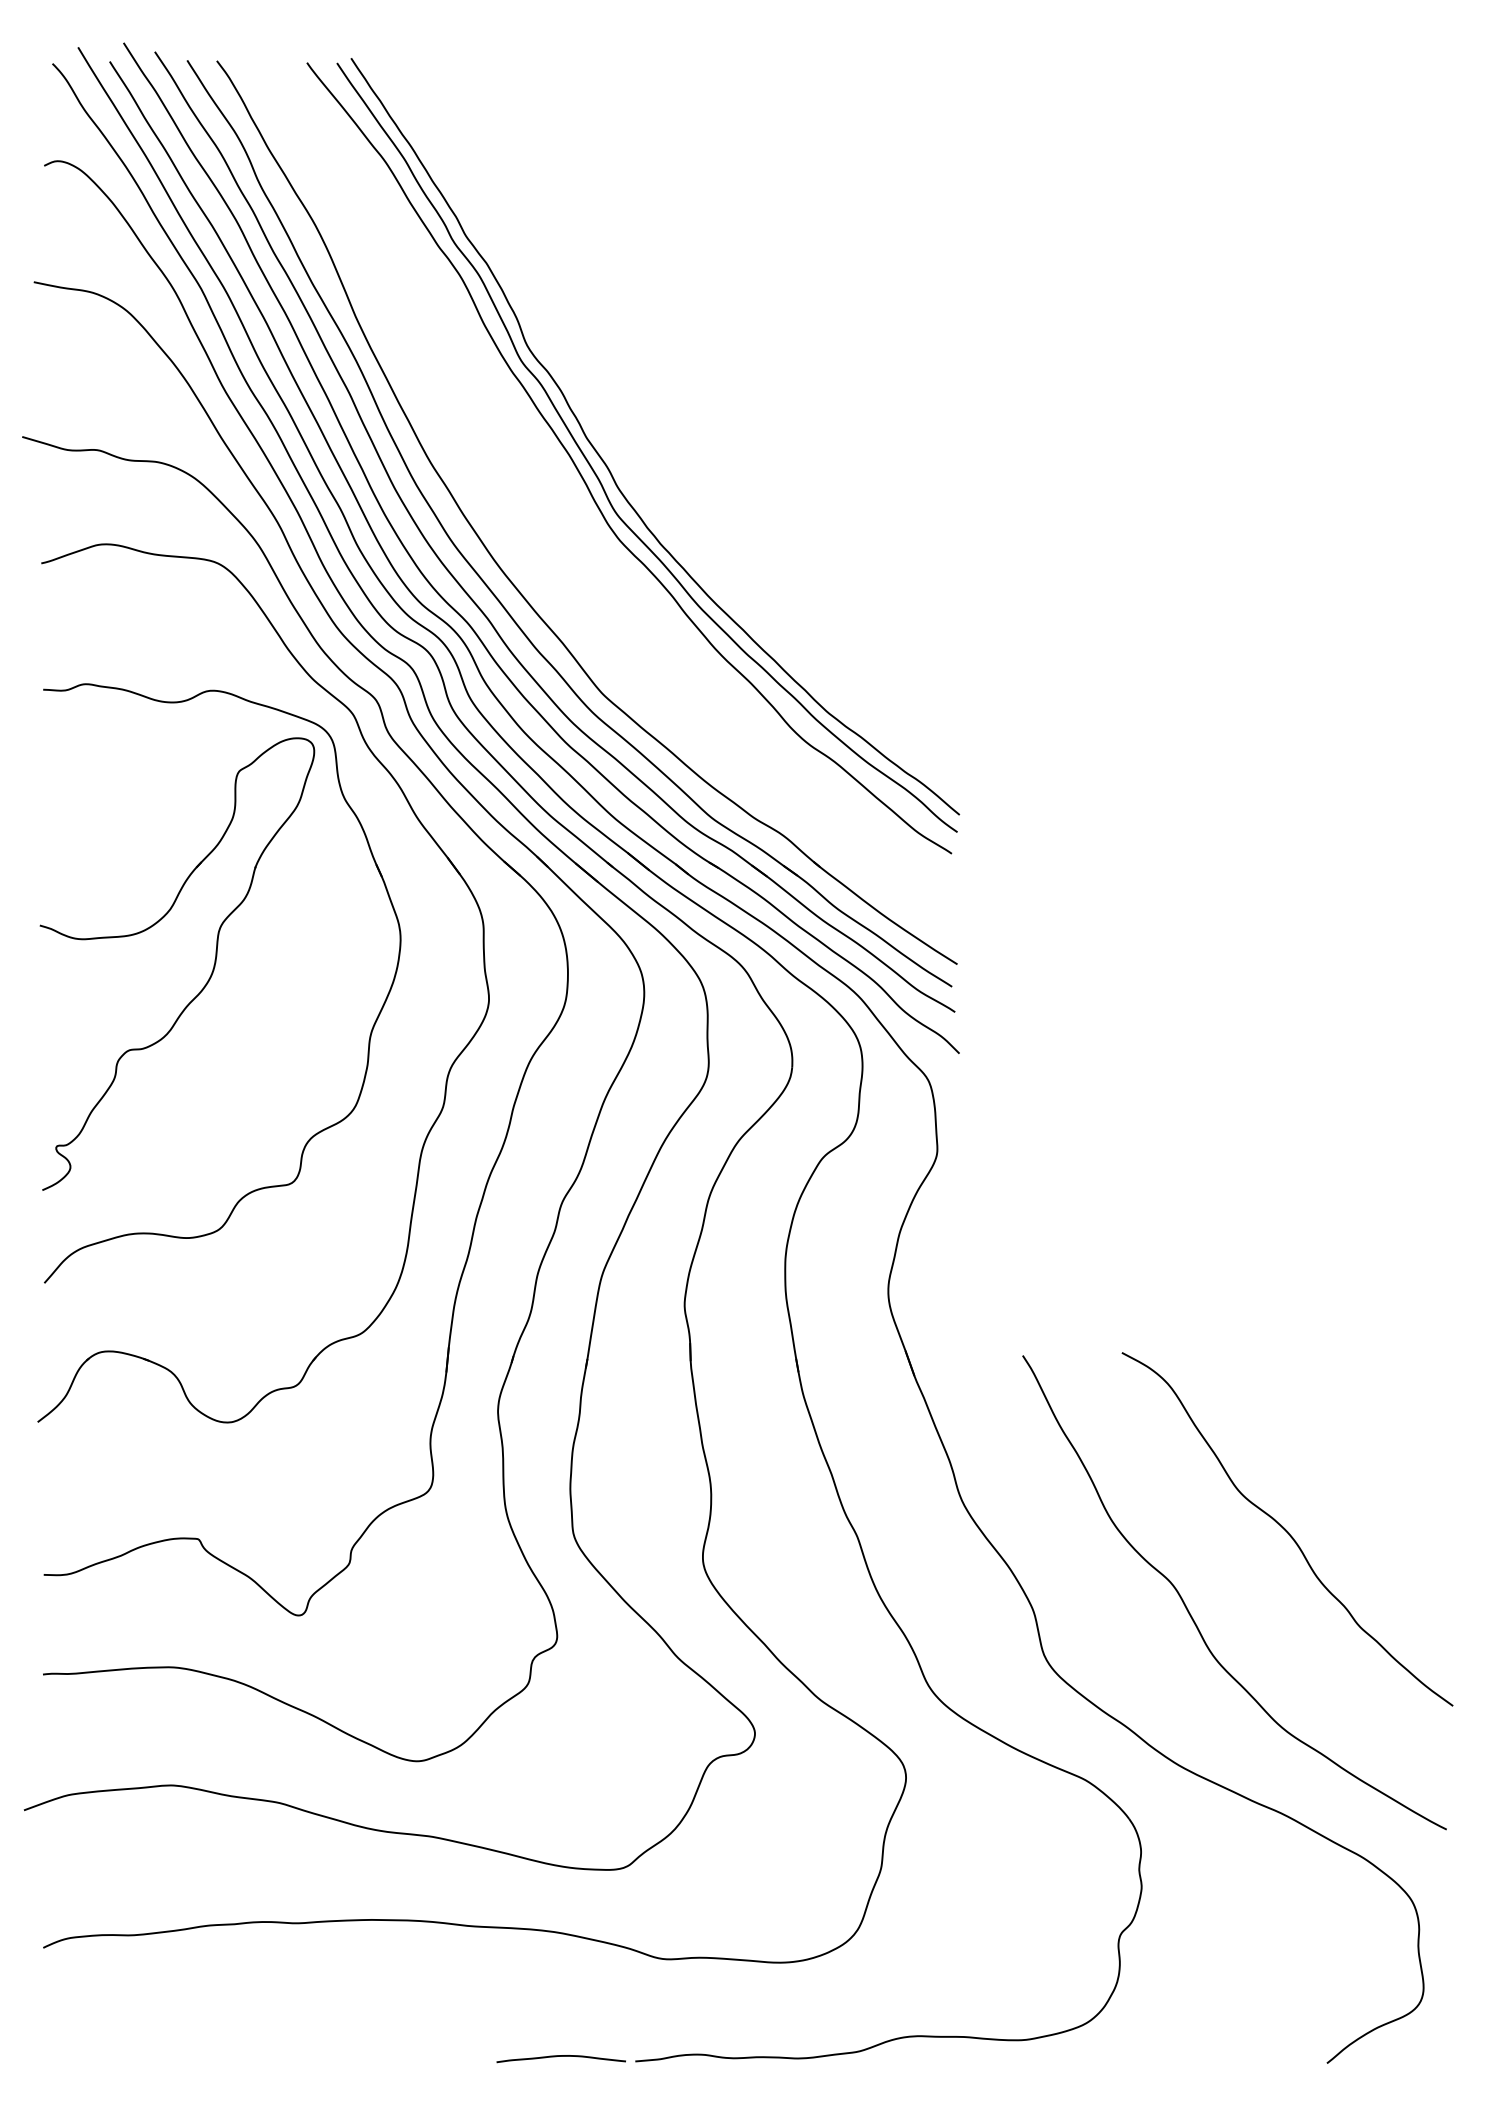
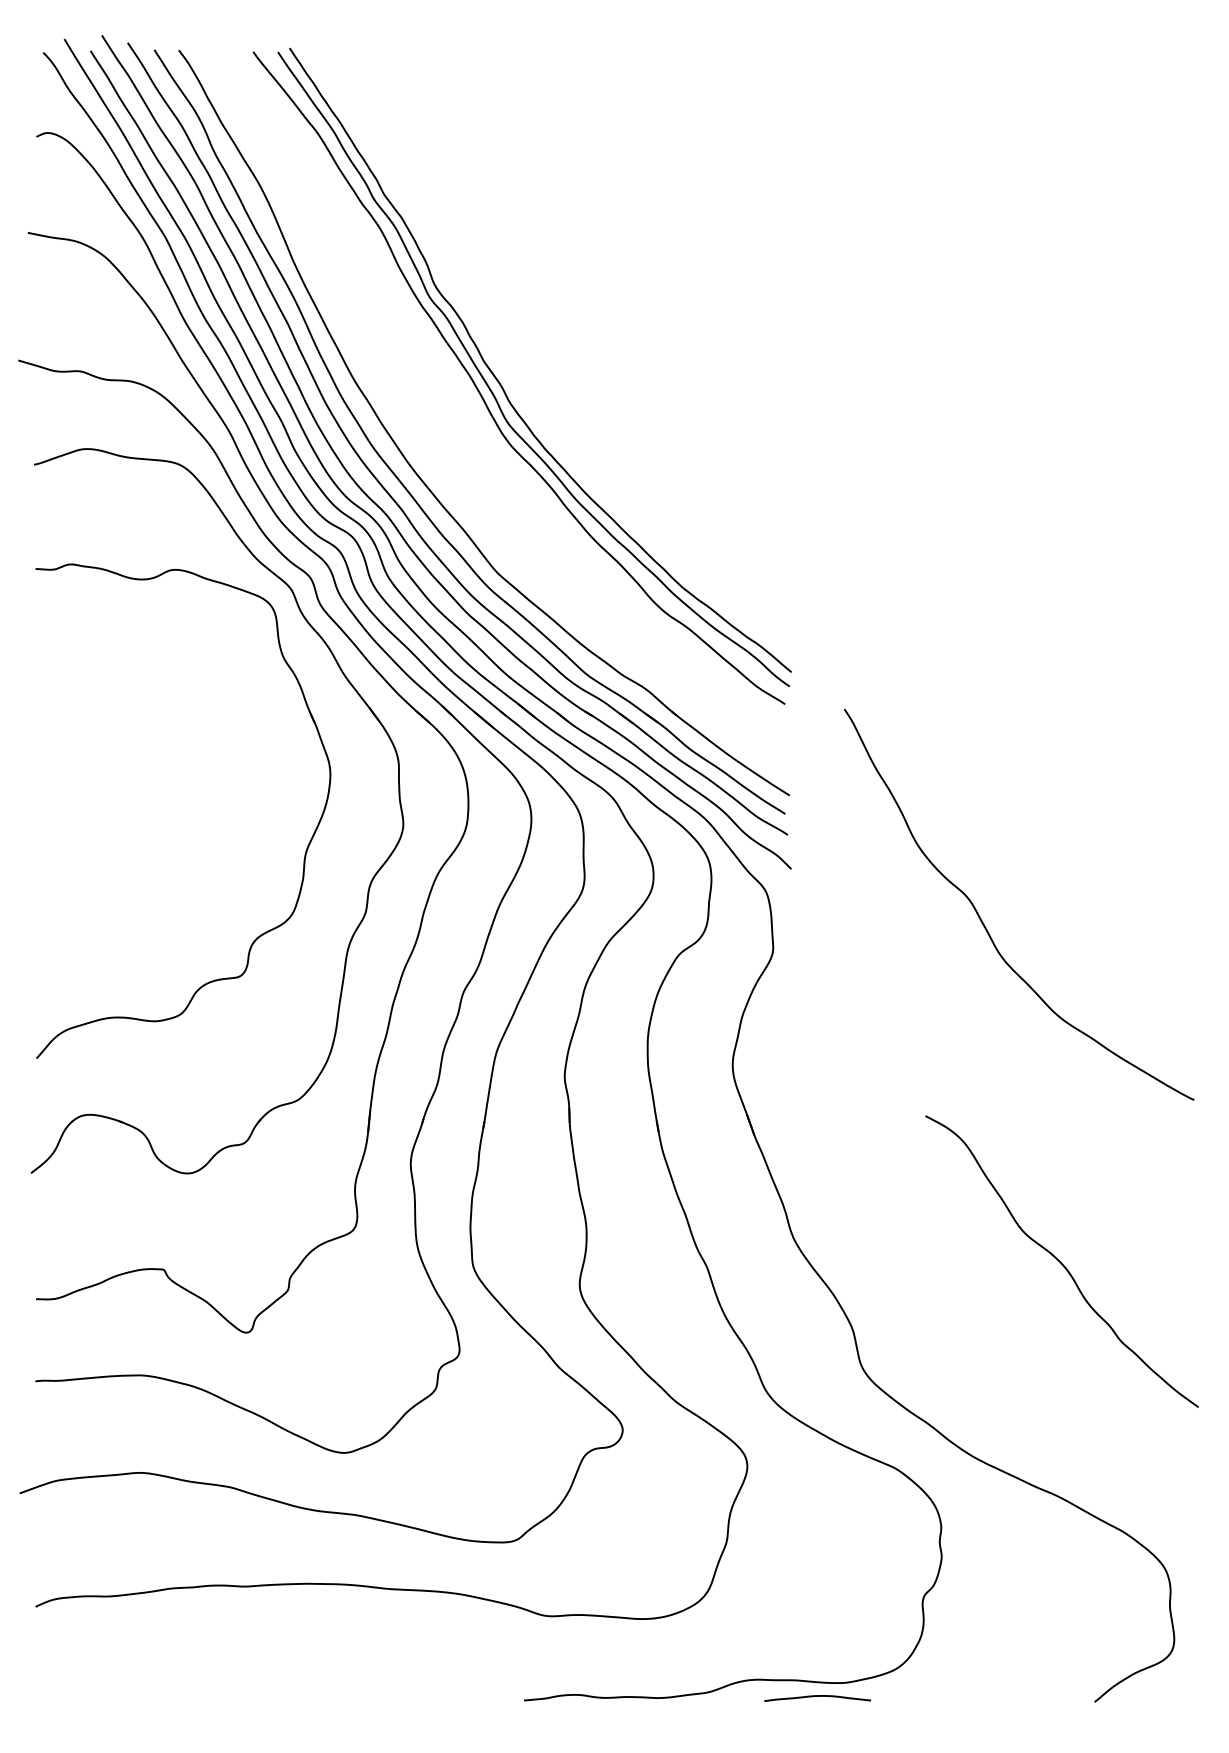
part: (205, 983) -> (169, 811), removed
curve: (1191, 1614) -> (983, 922), moved
curve: (560, 2056) -> (817, 1696), moved

